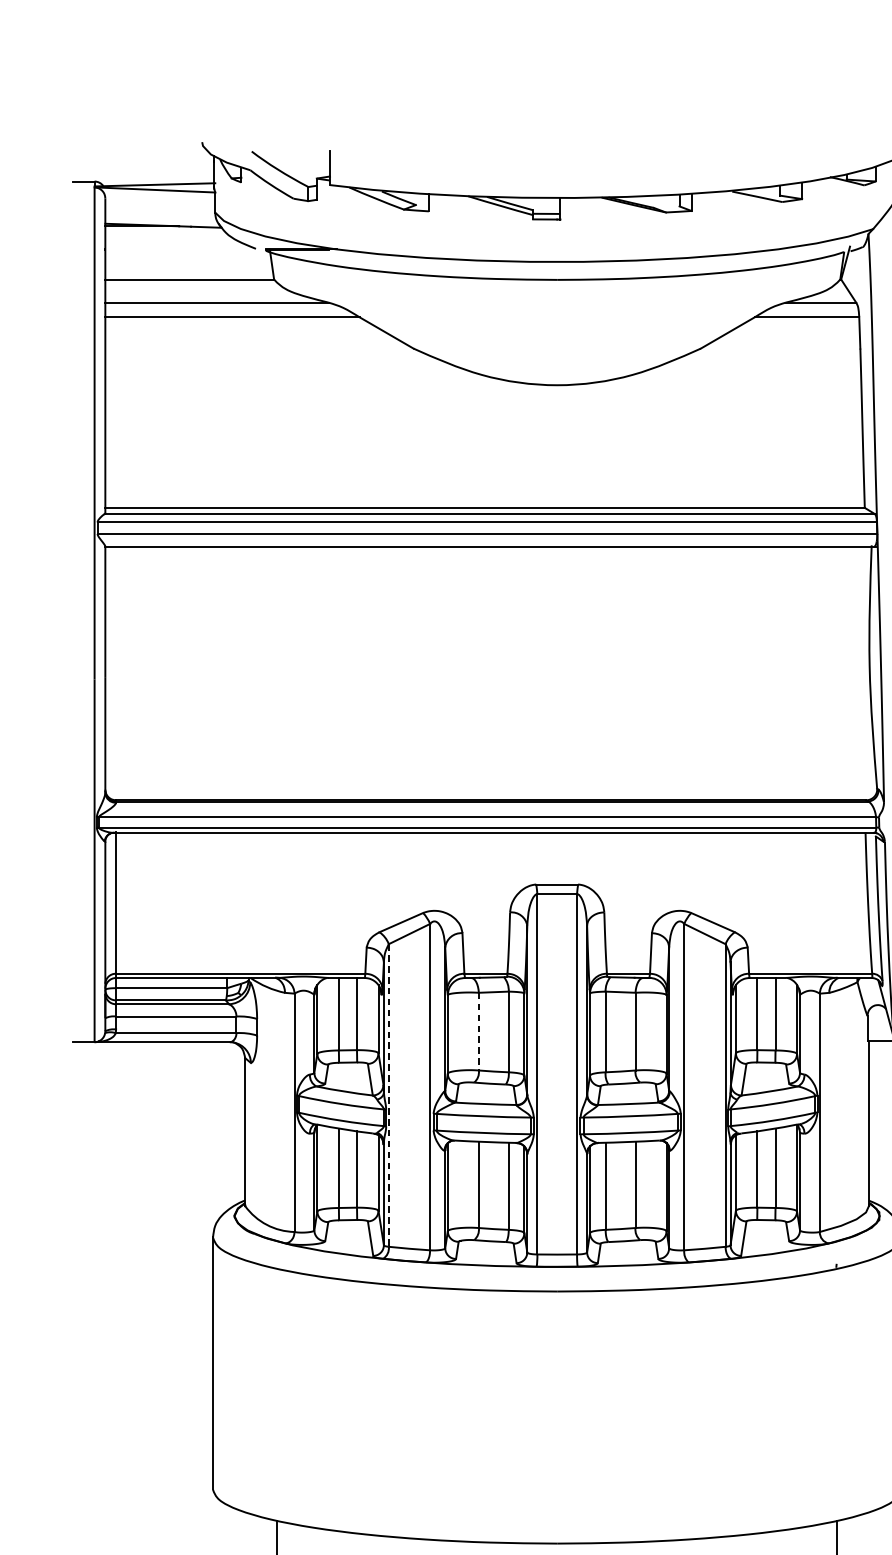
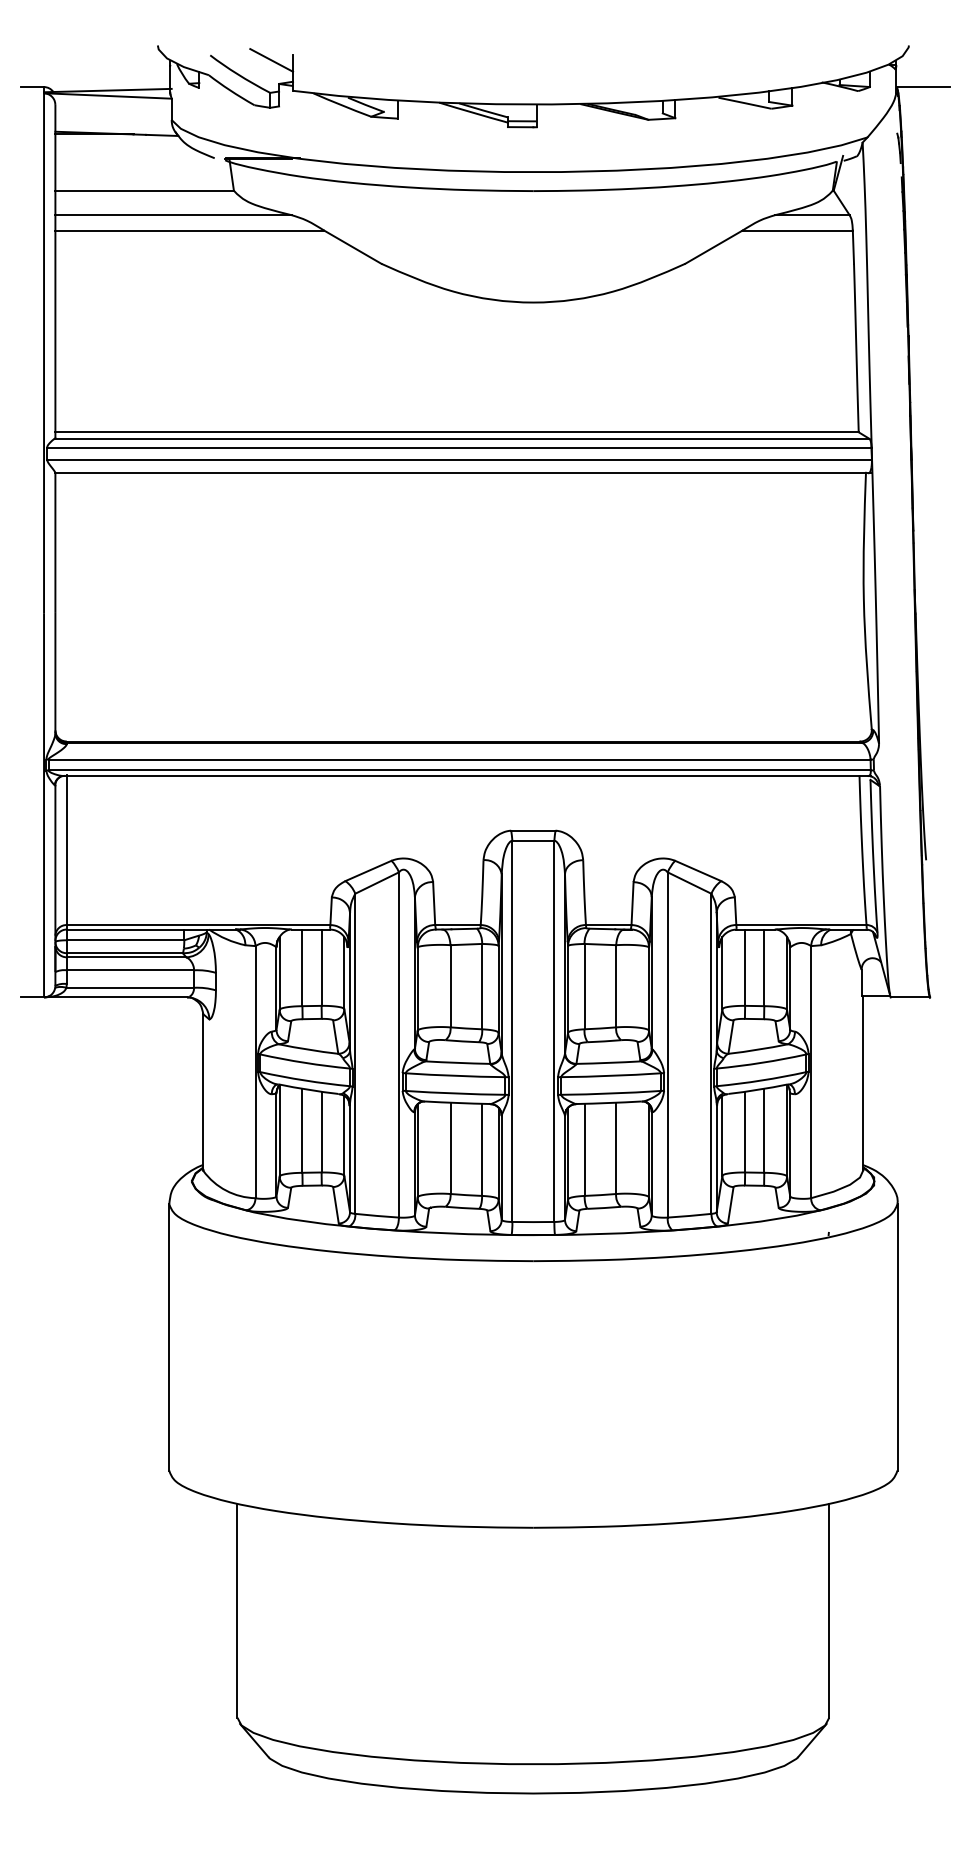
line: (309, 156) -> (271, 60), added
line: (478, 1031) -> (450, 986), dashed -> solid
line: (389, 1096) -> (355, 1054), dashed -> solid

